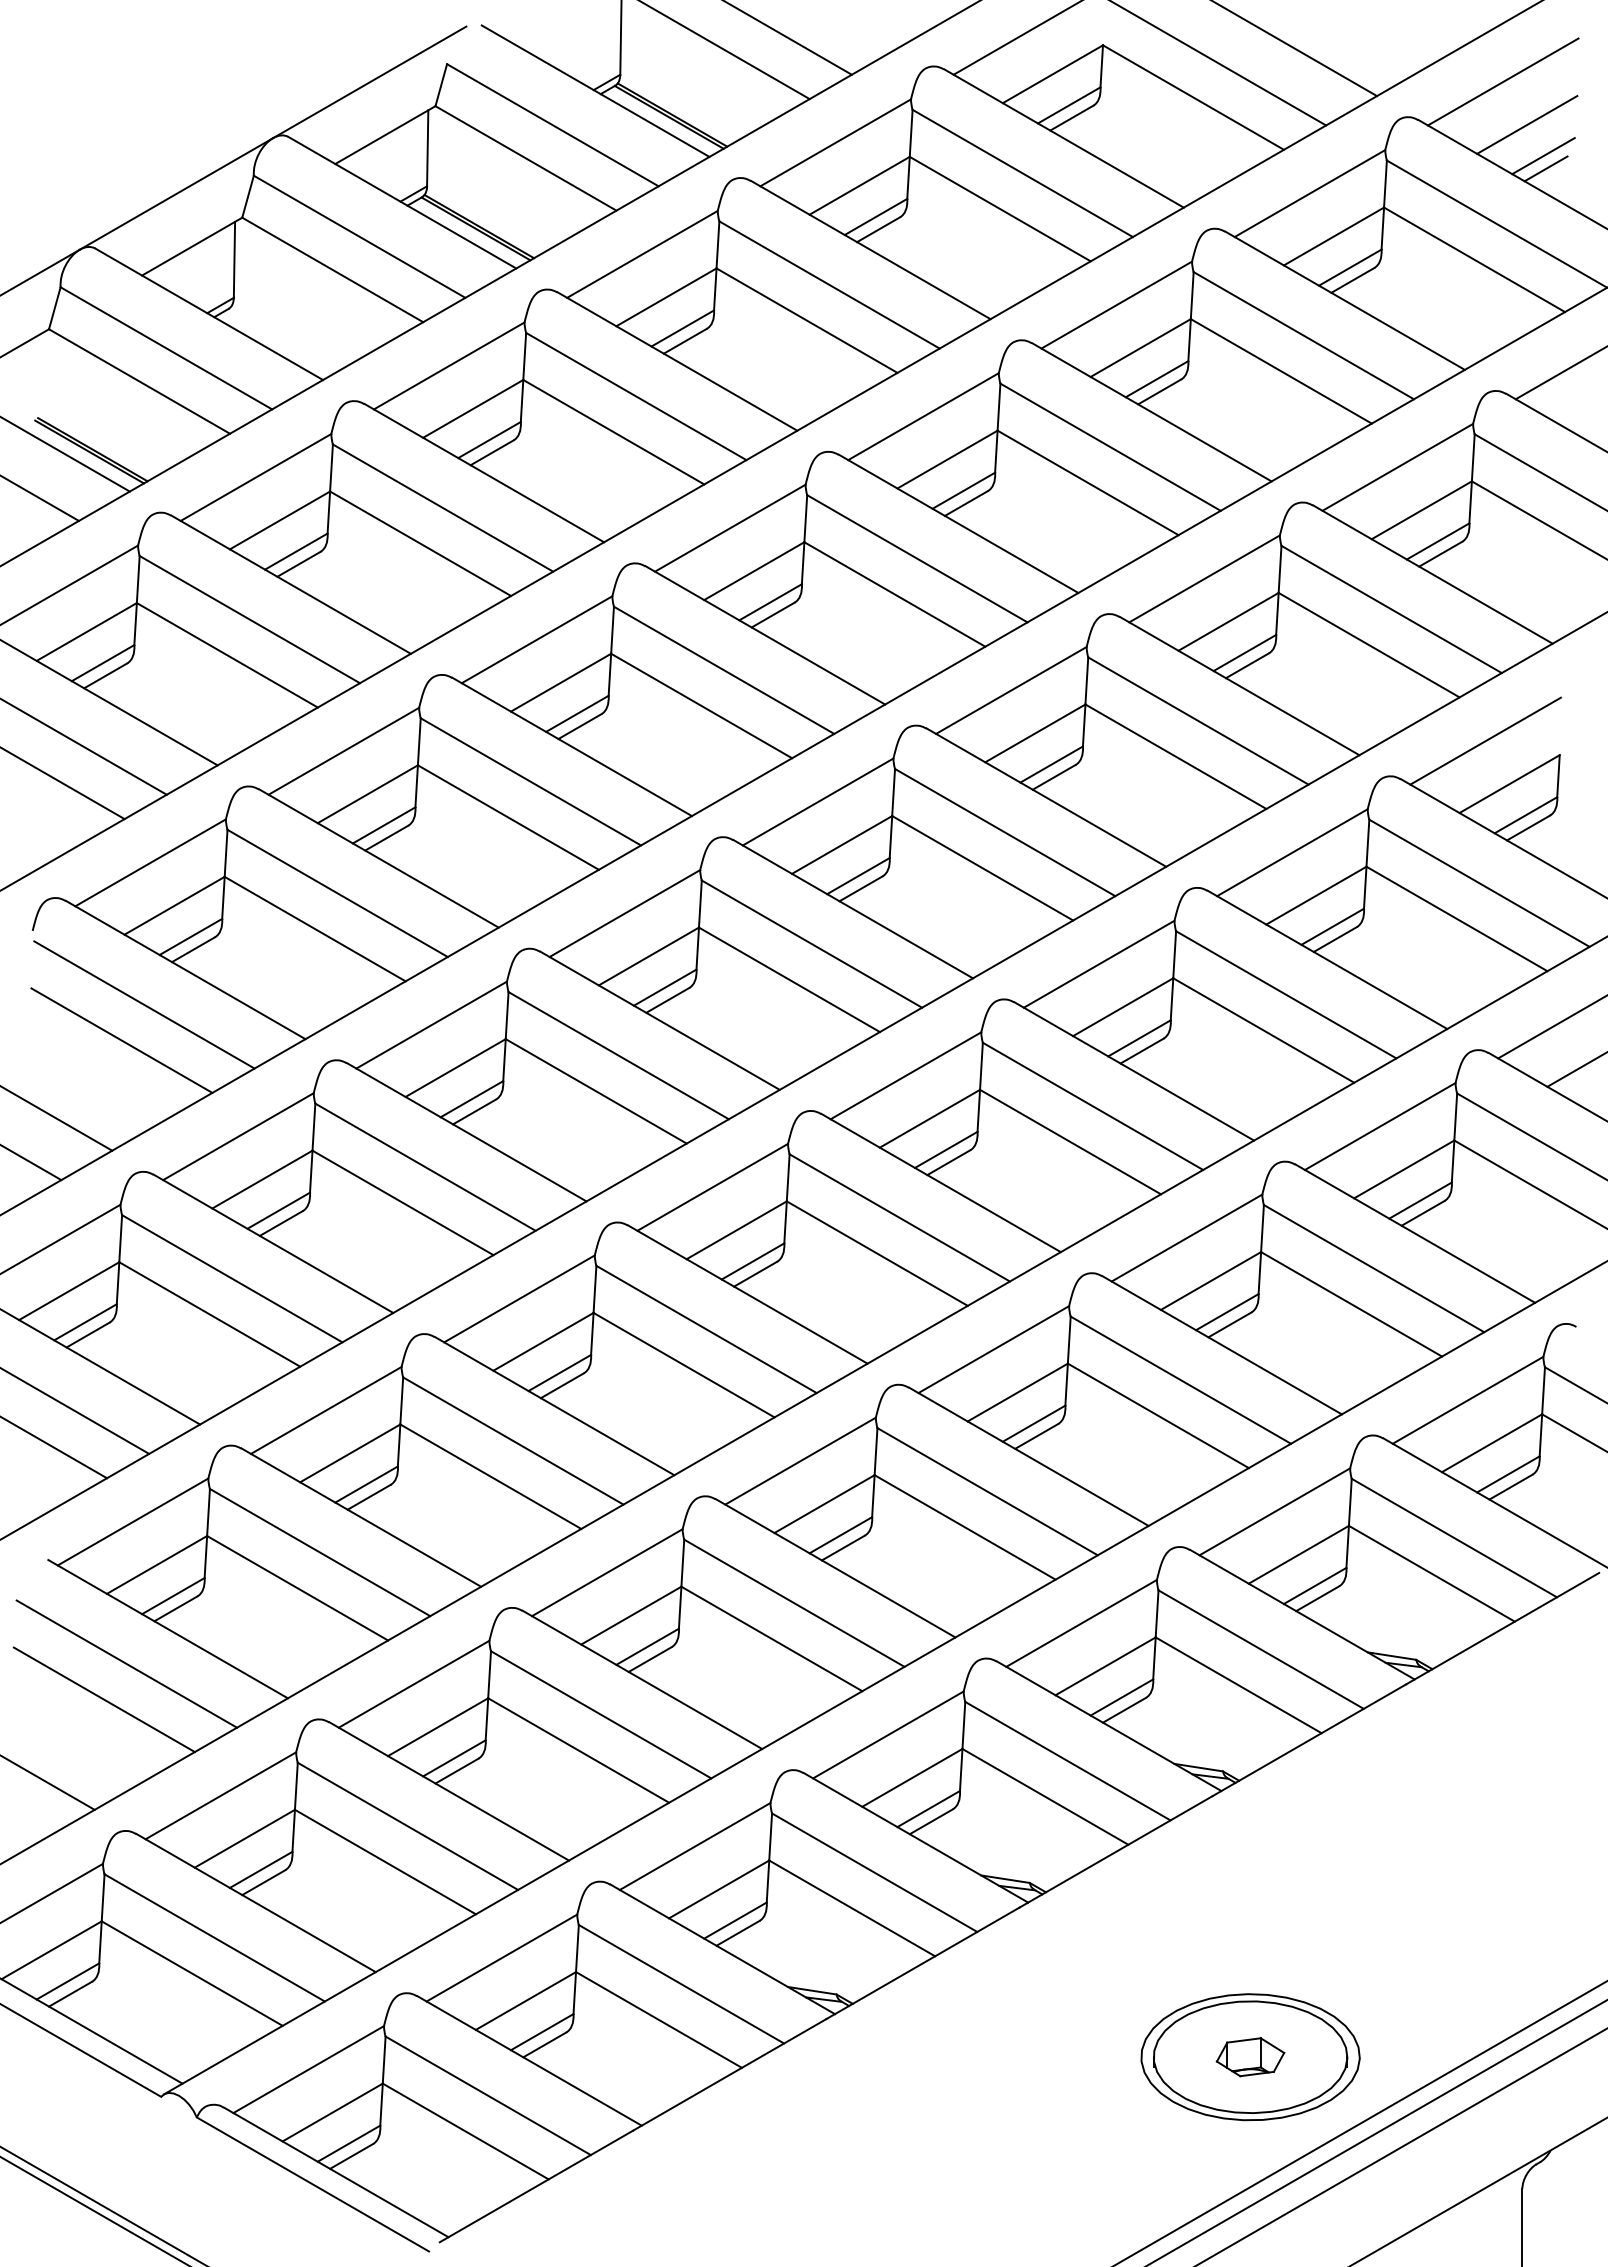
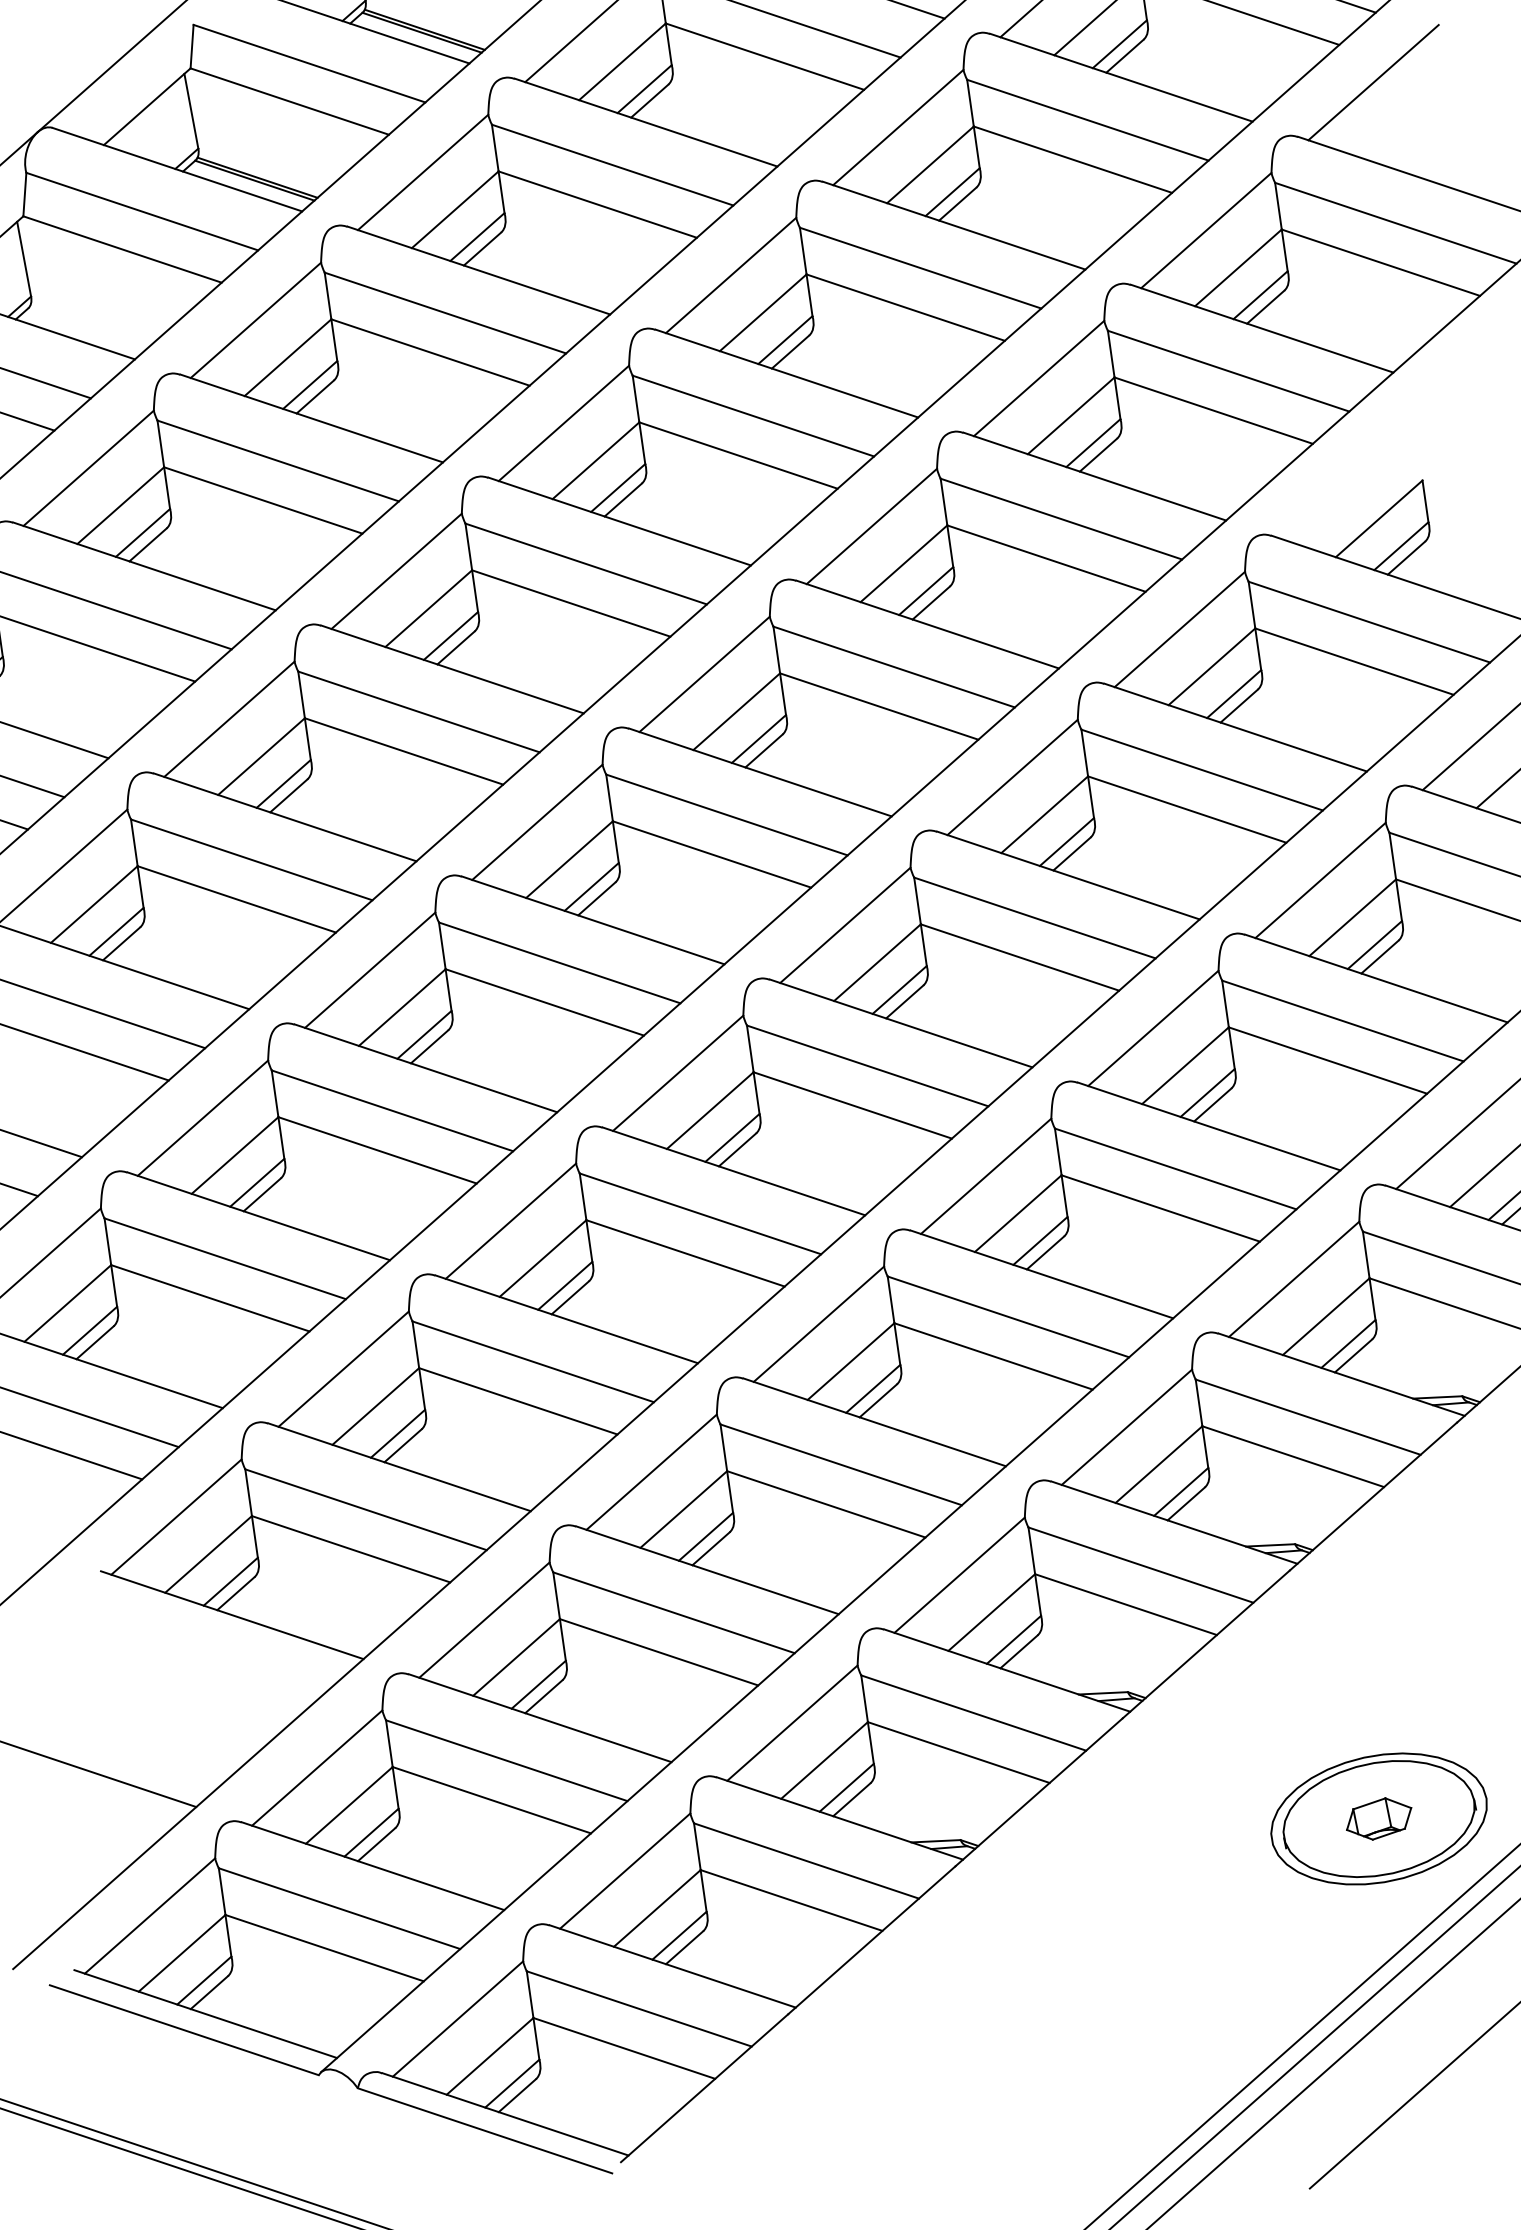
line: (1485, 740) -> (1346, 480), removed
line: (126, 1663) -> (198, 1657), removed
line: (103, 1699) -> (182, 1697), removed

